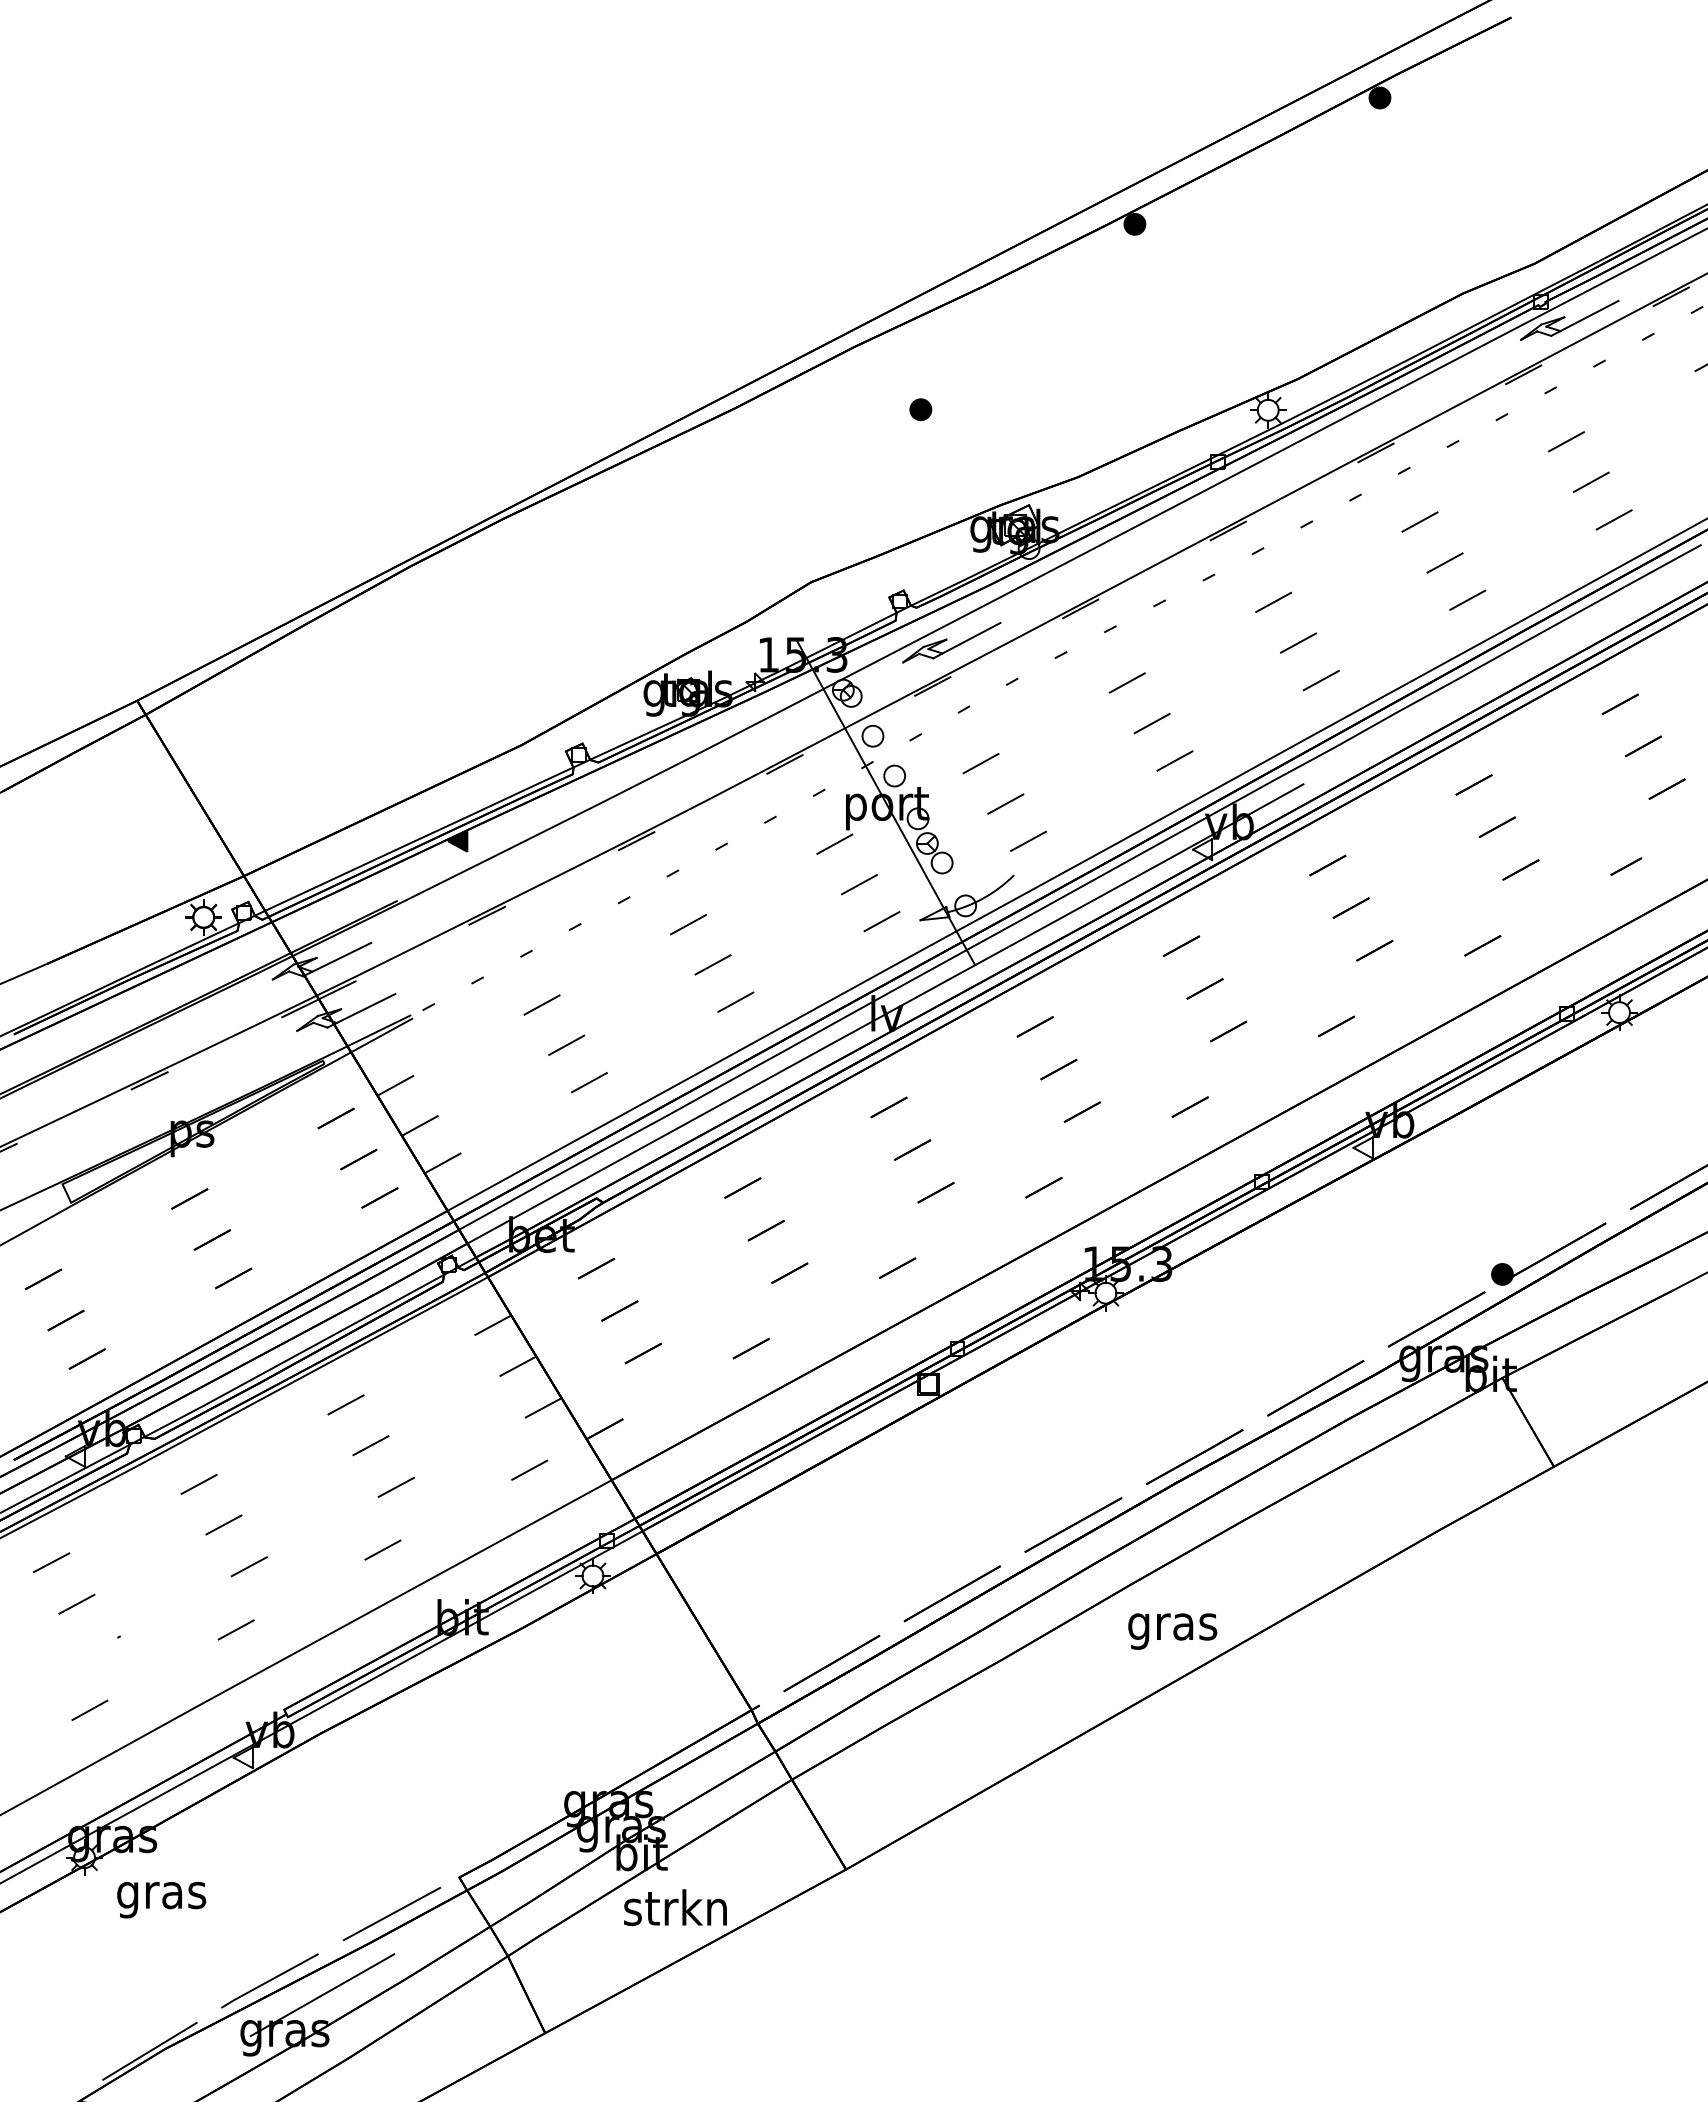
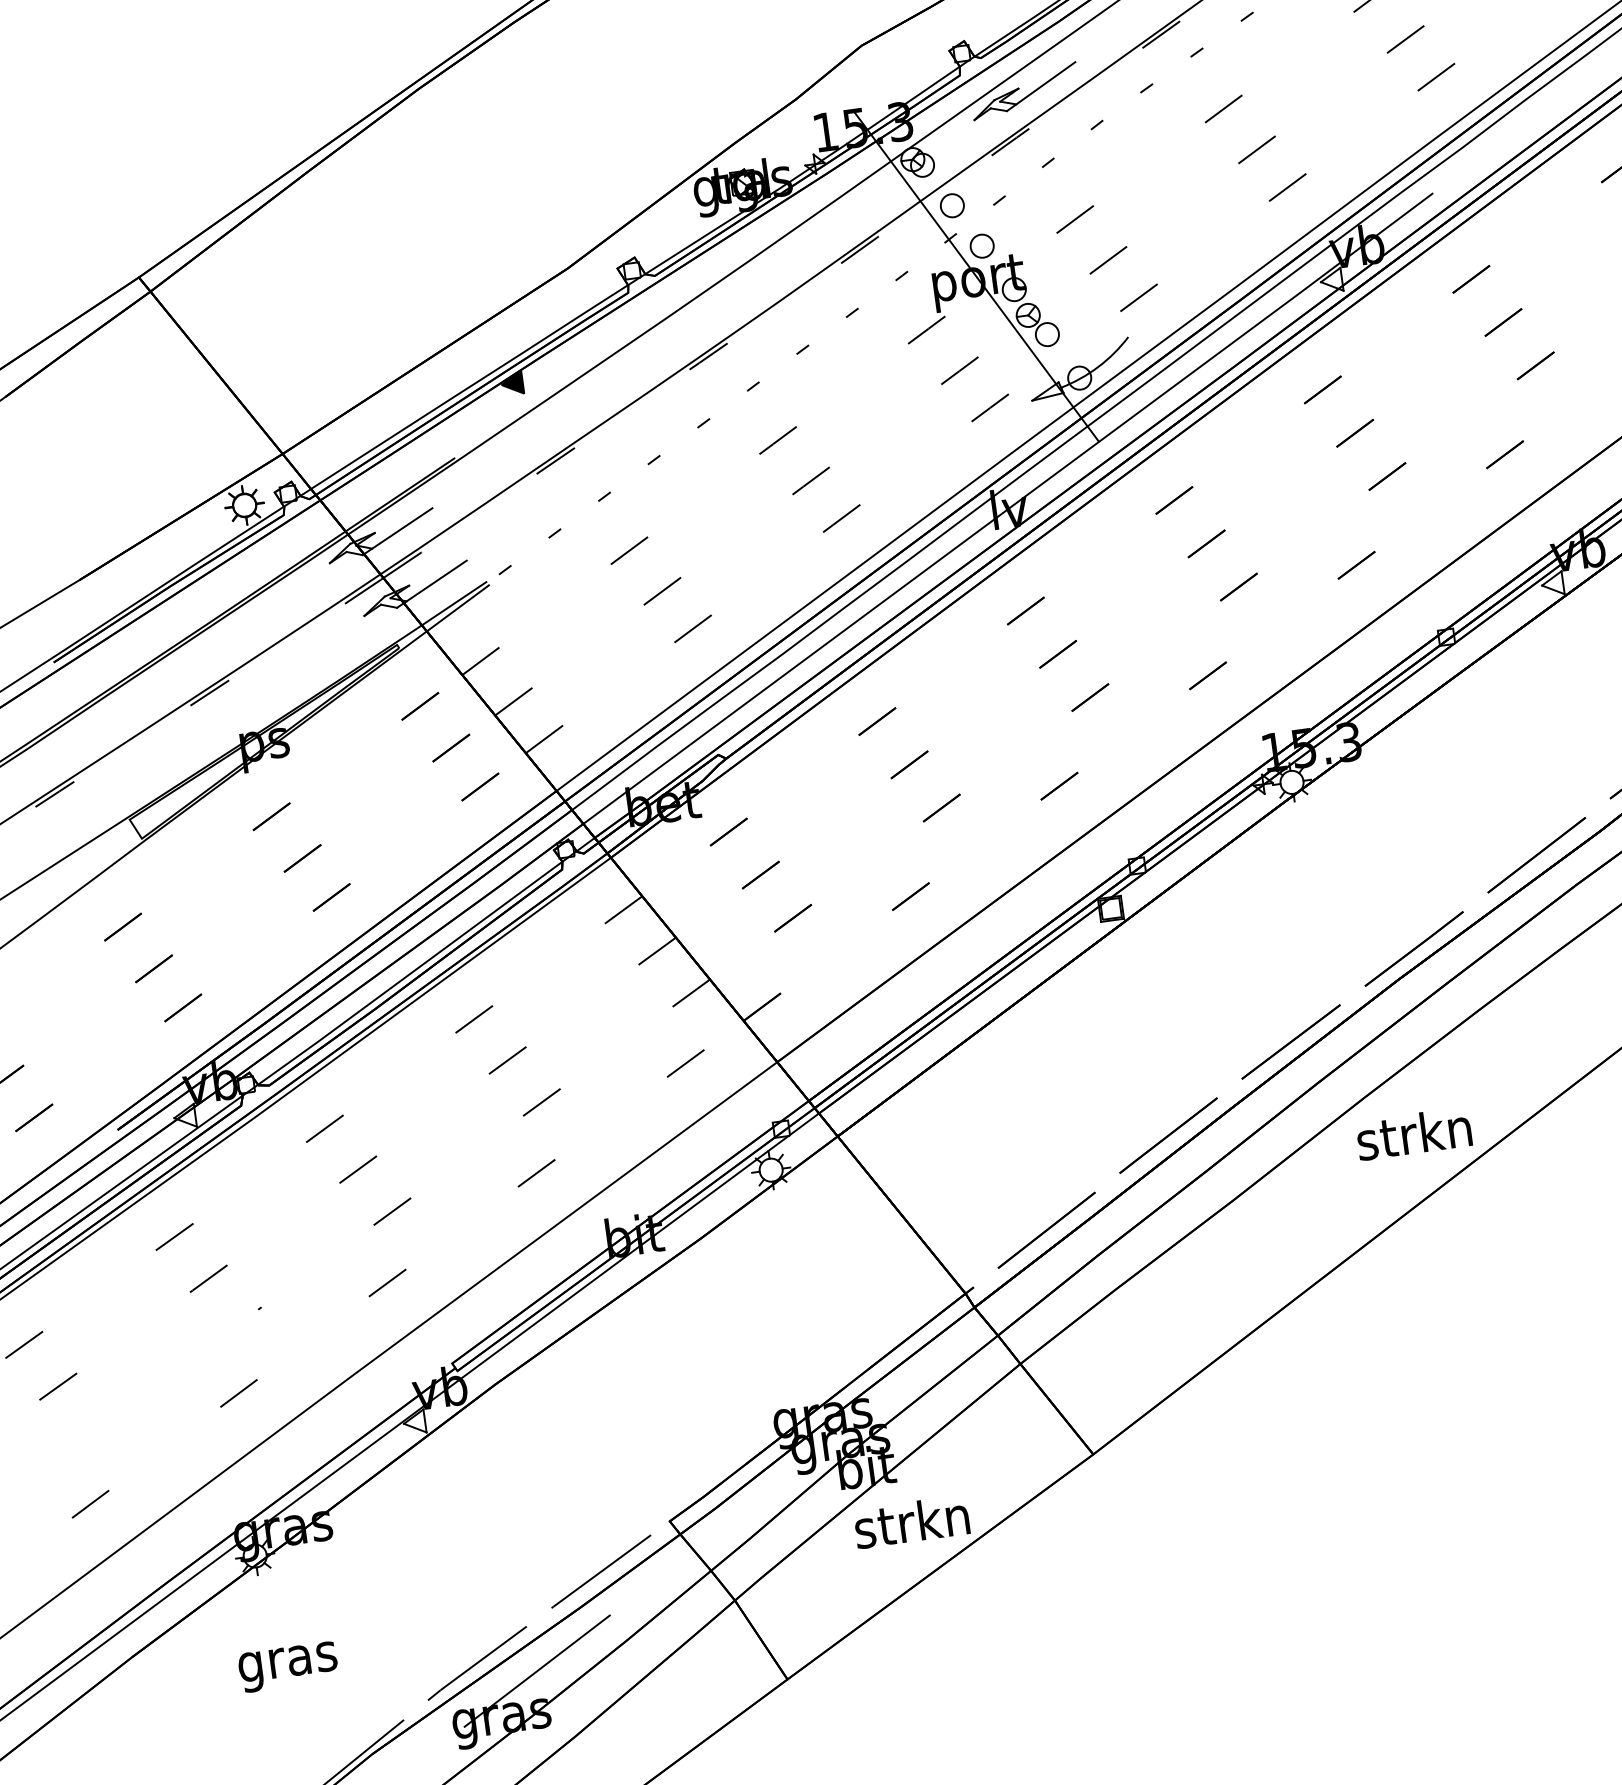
text: (1171, 1626) -> (1414, 1138), gras -> strkn
text: (161, 1900) -> (288, 1667), moved

